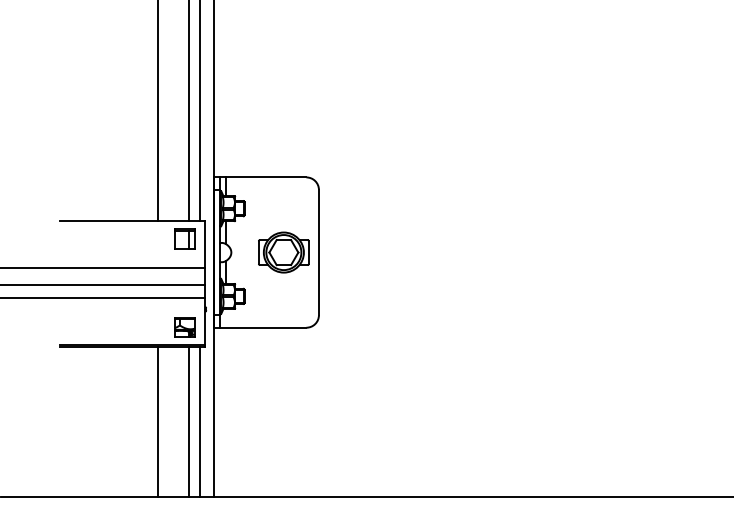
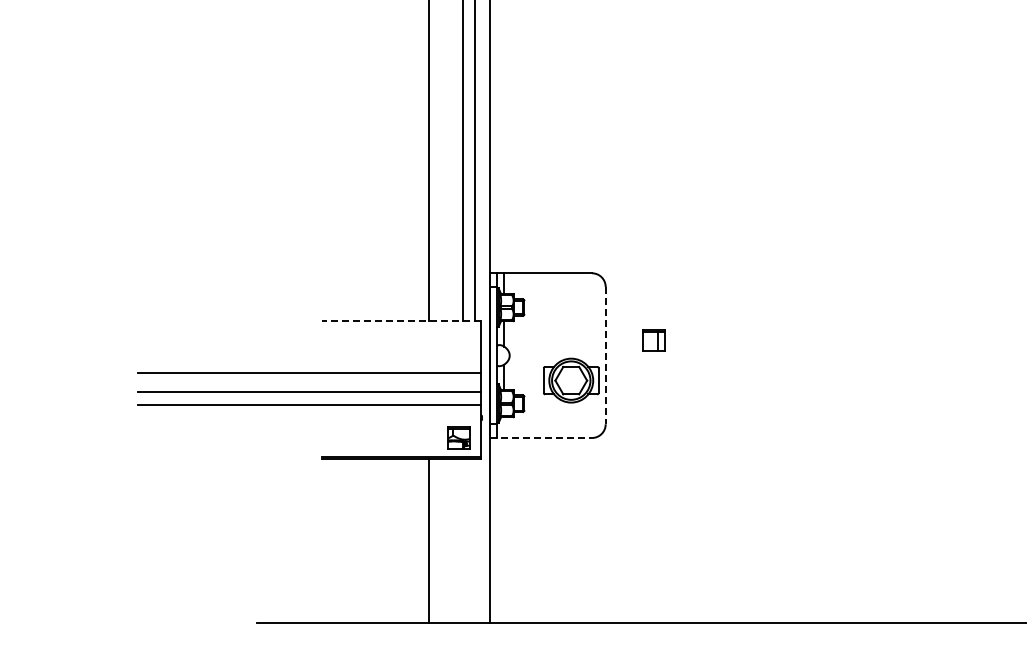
line: (132, 221) -> (401, 321), solid -> dashed
part: (184, 238) -> (653, 340), moved
part: (284, 252) -> (571, 380), moved
line: (318, 252) -> (605, 355), solid -> dashed
line: (260, 328) -> (541, 438), solid -> dashed
line: (189, 421) -> (463, 540), removed
line: (200, 421) -> (475, 540), removed

